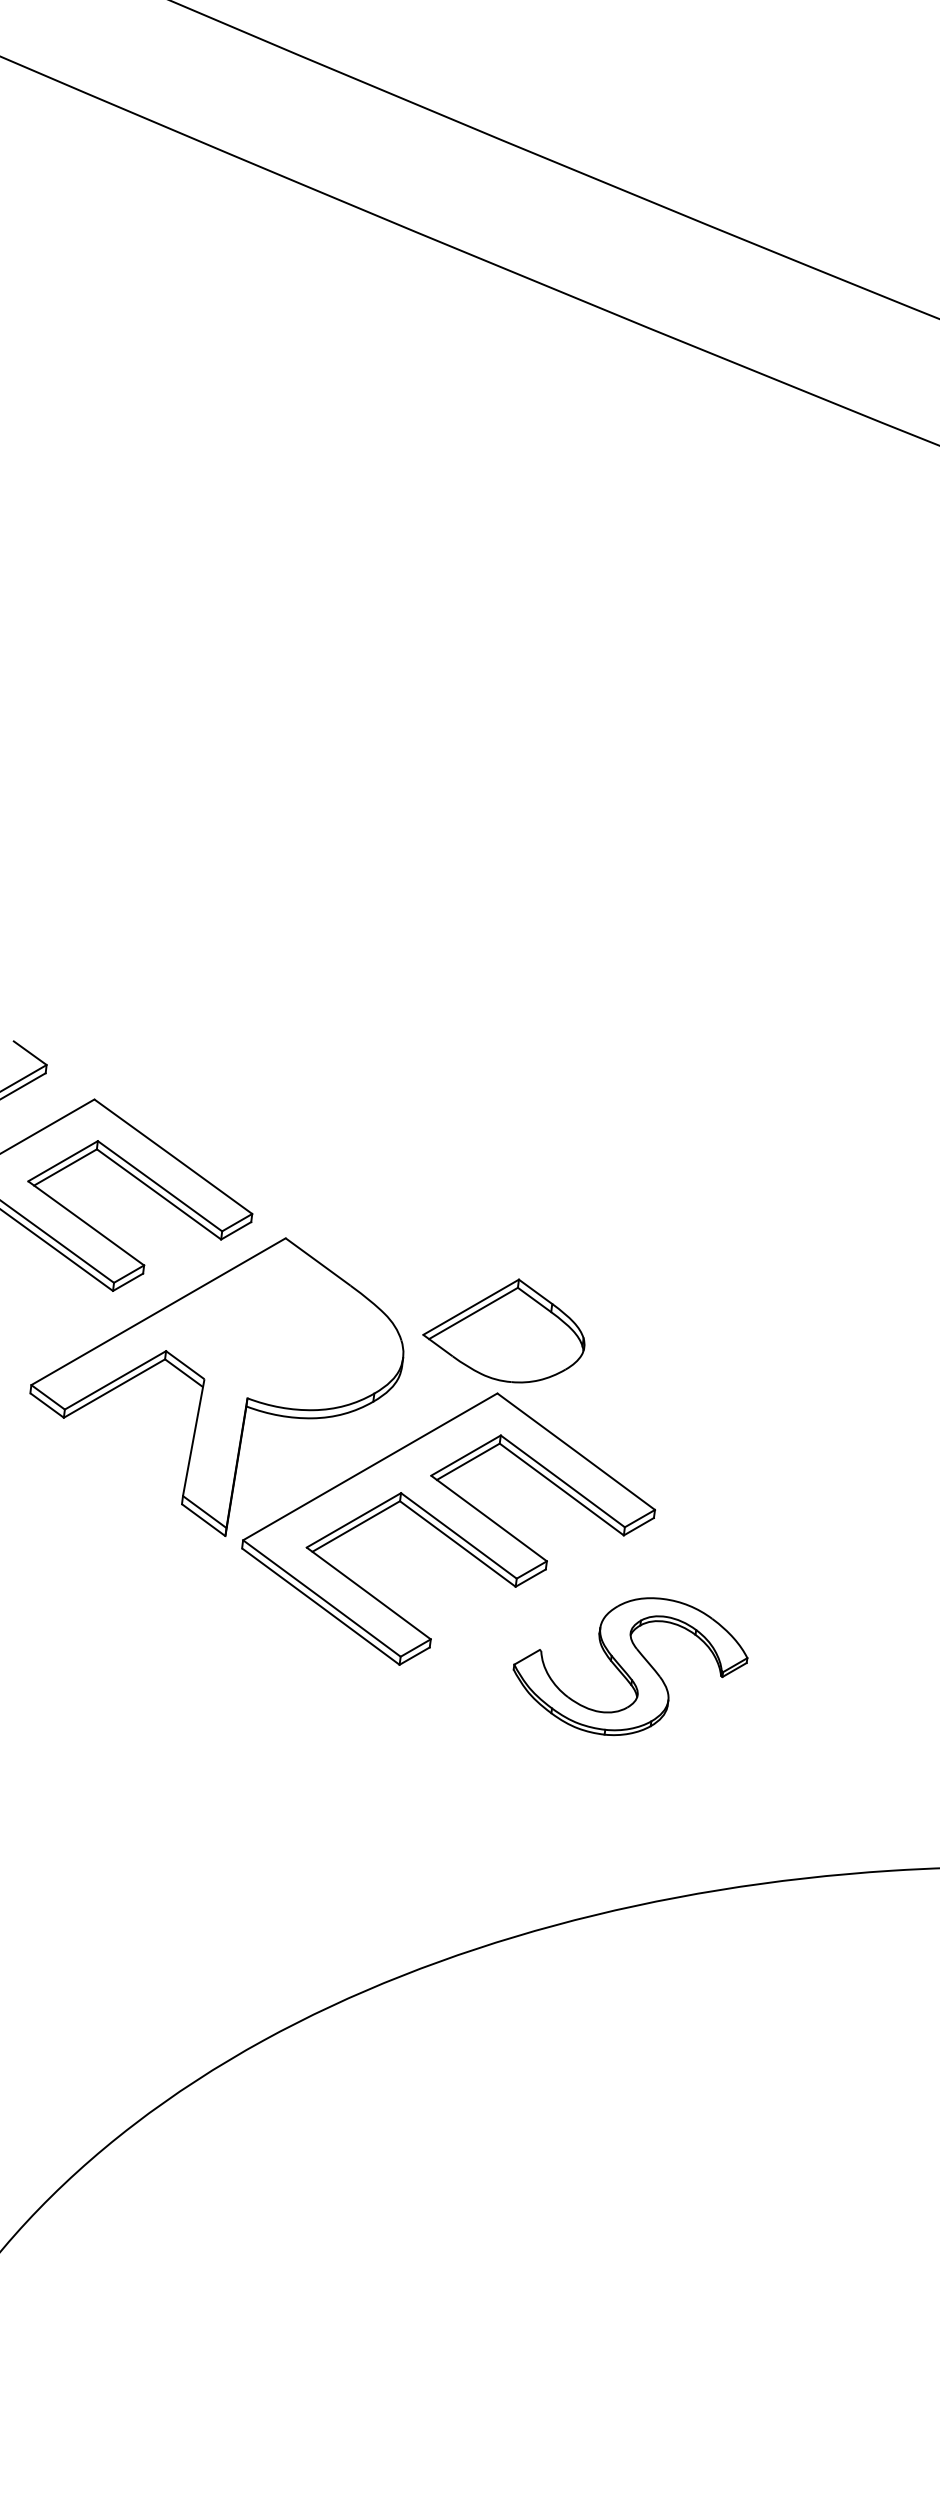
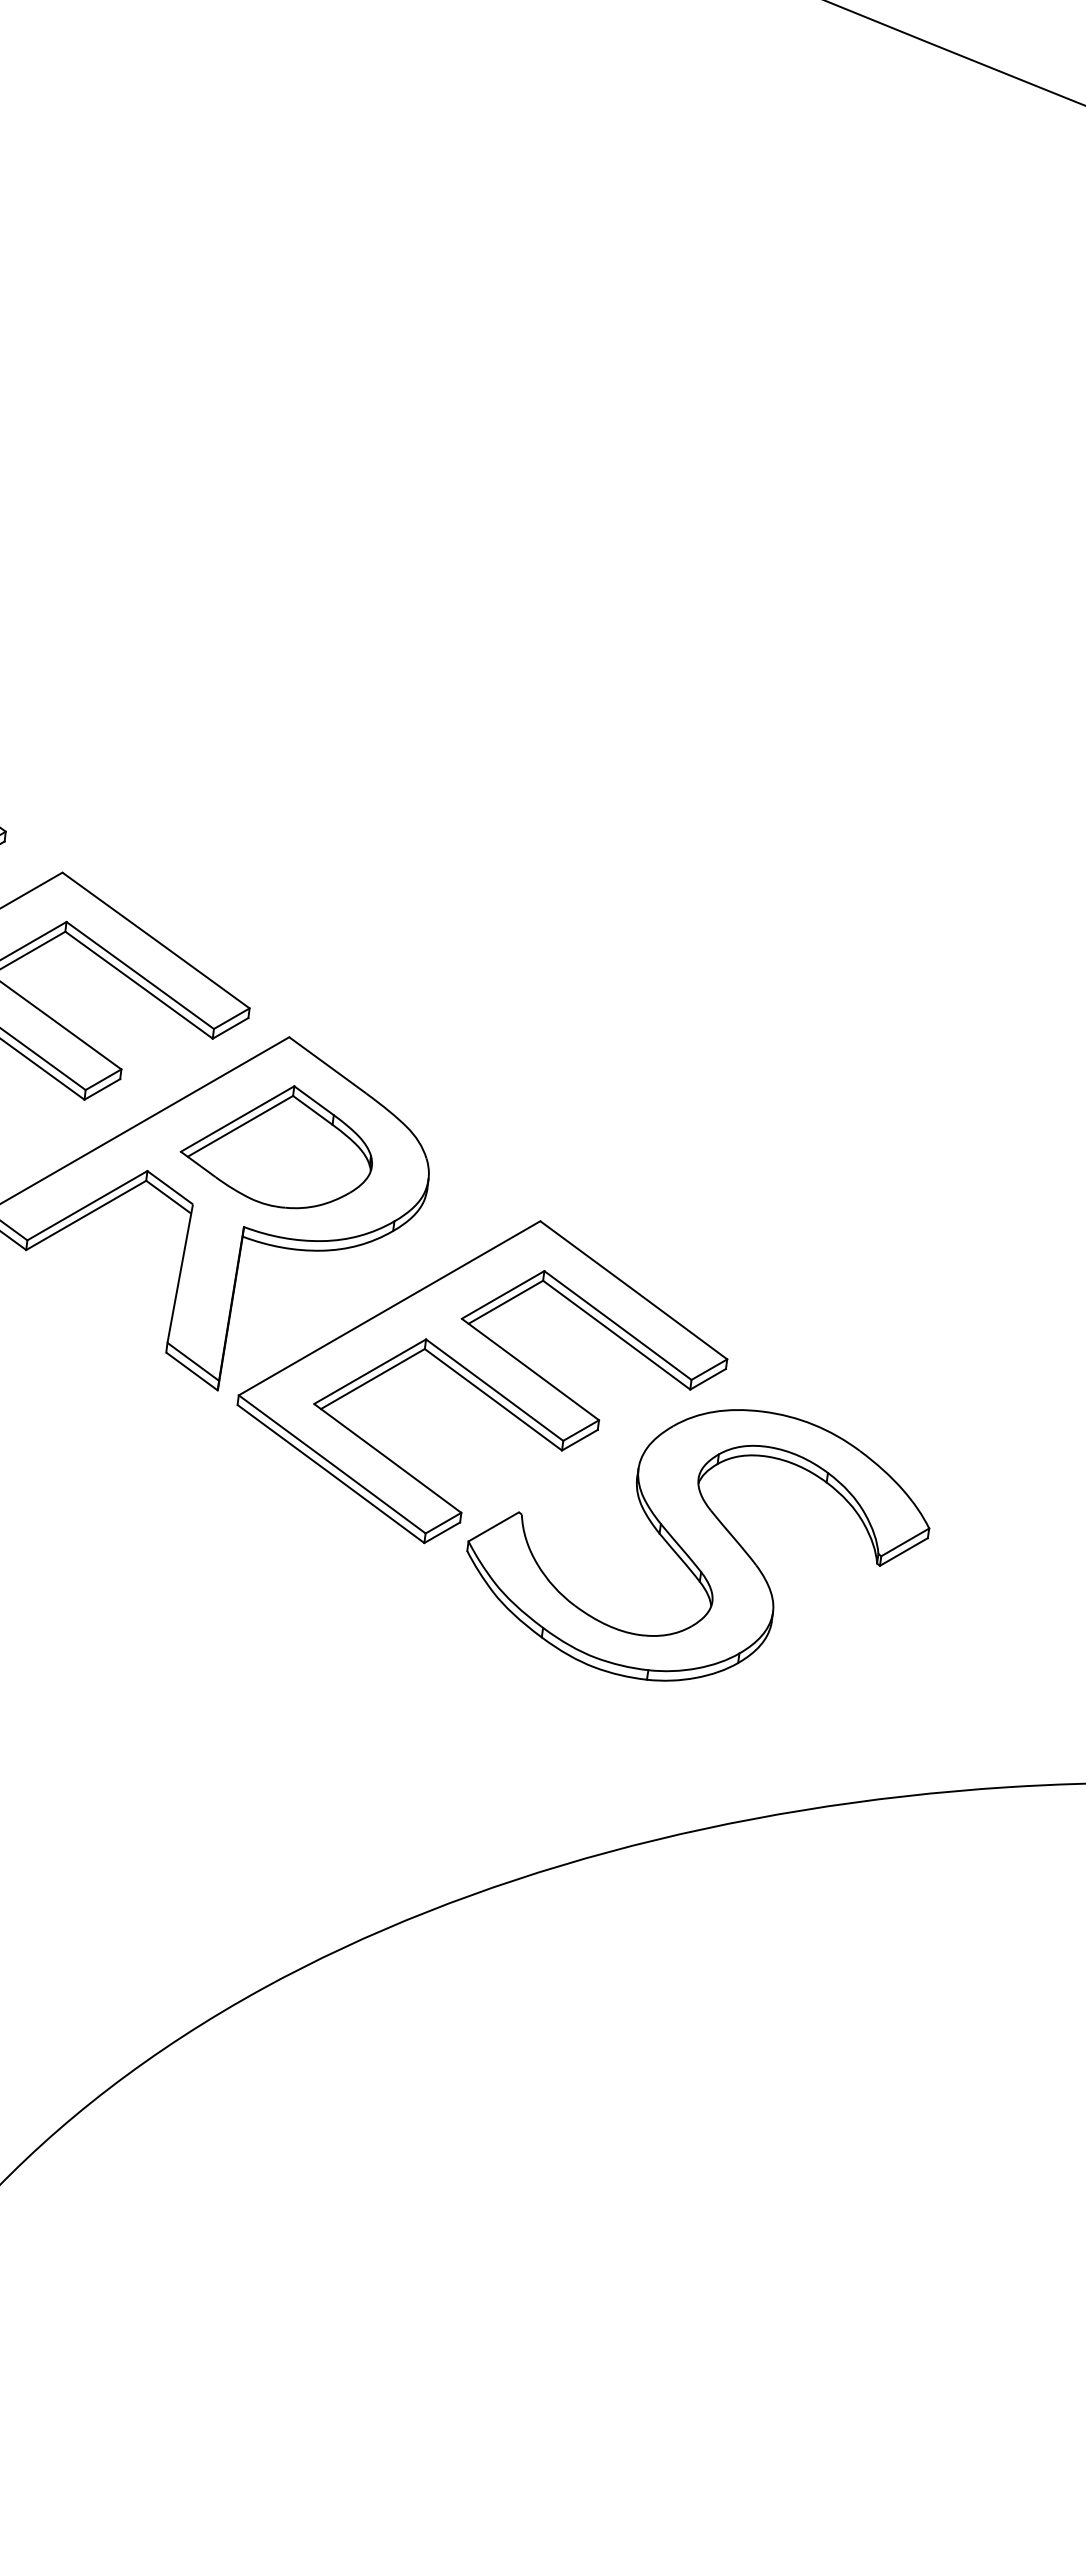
part: (503, 1330) -> (275, 1146), moved
part: (630, 1666) -> (698, 1545), size x1.67

